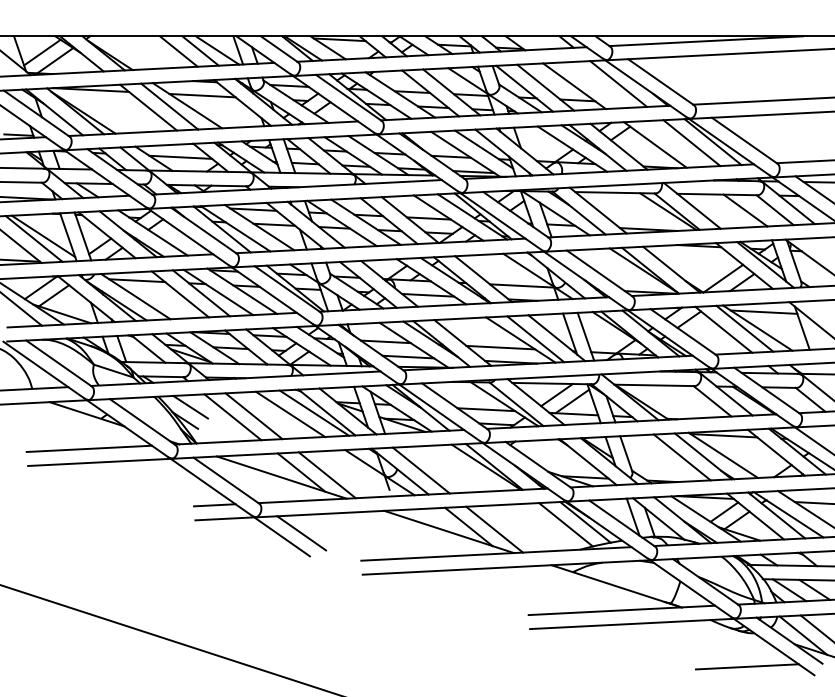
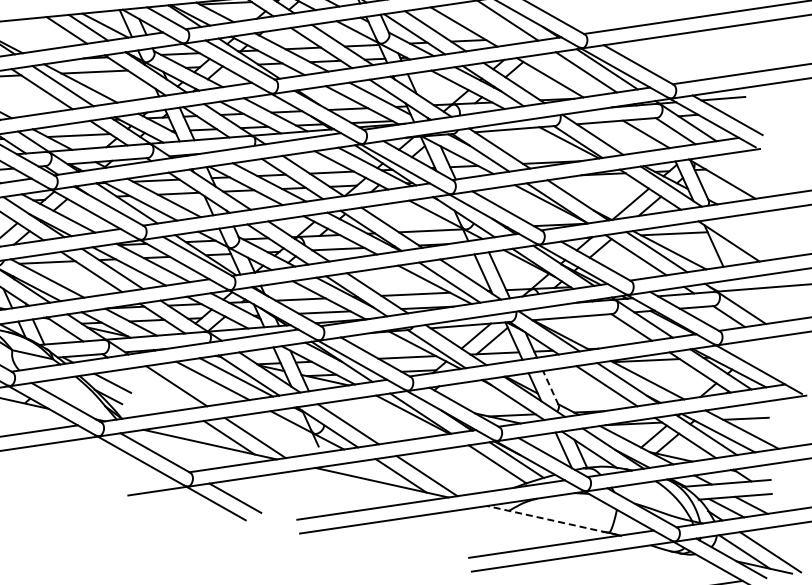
line: (232, 417) -> (155, 389), removed
line: (626, 453) -> (551, 387), solid -> dashed
line: (214, 505) -> (145, 478), removed
line: (615, 585) -> (552, 520), solid -> dashed

